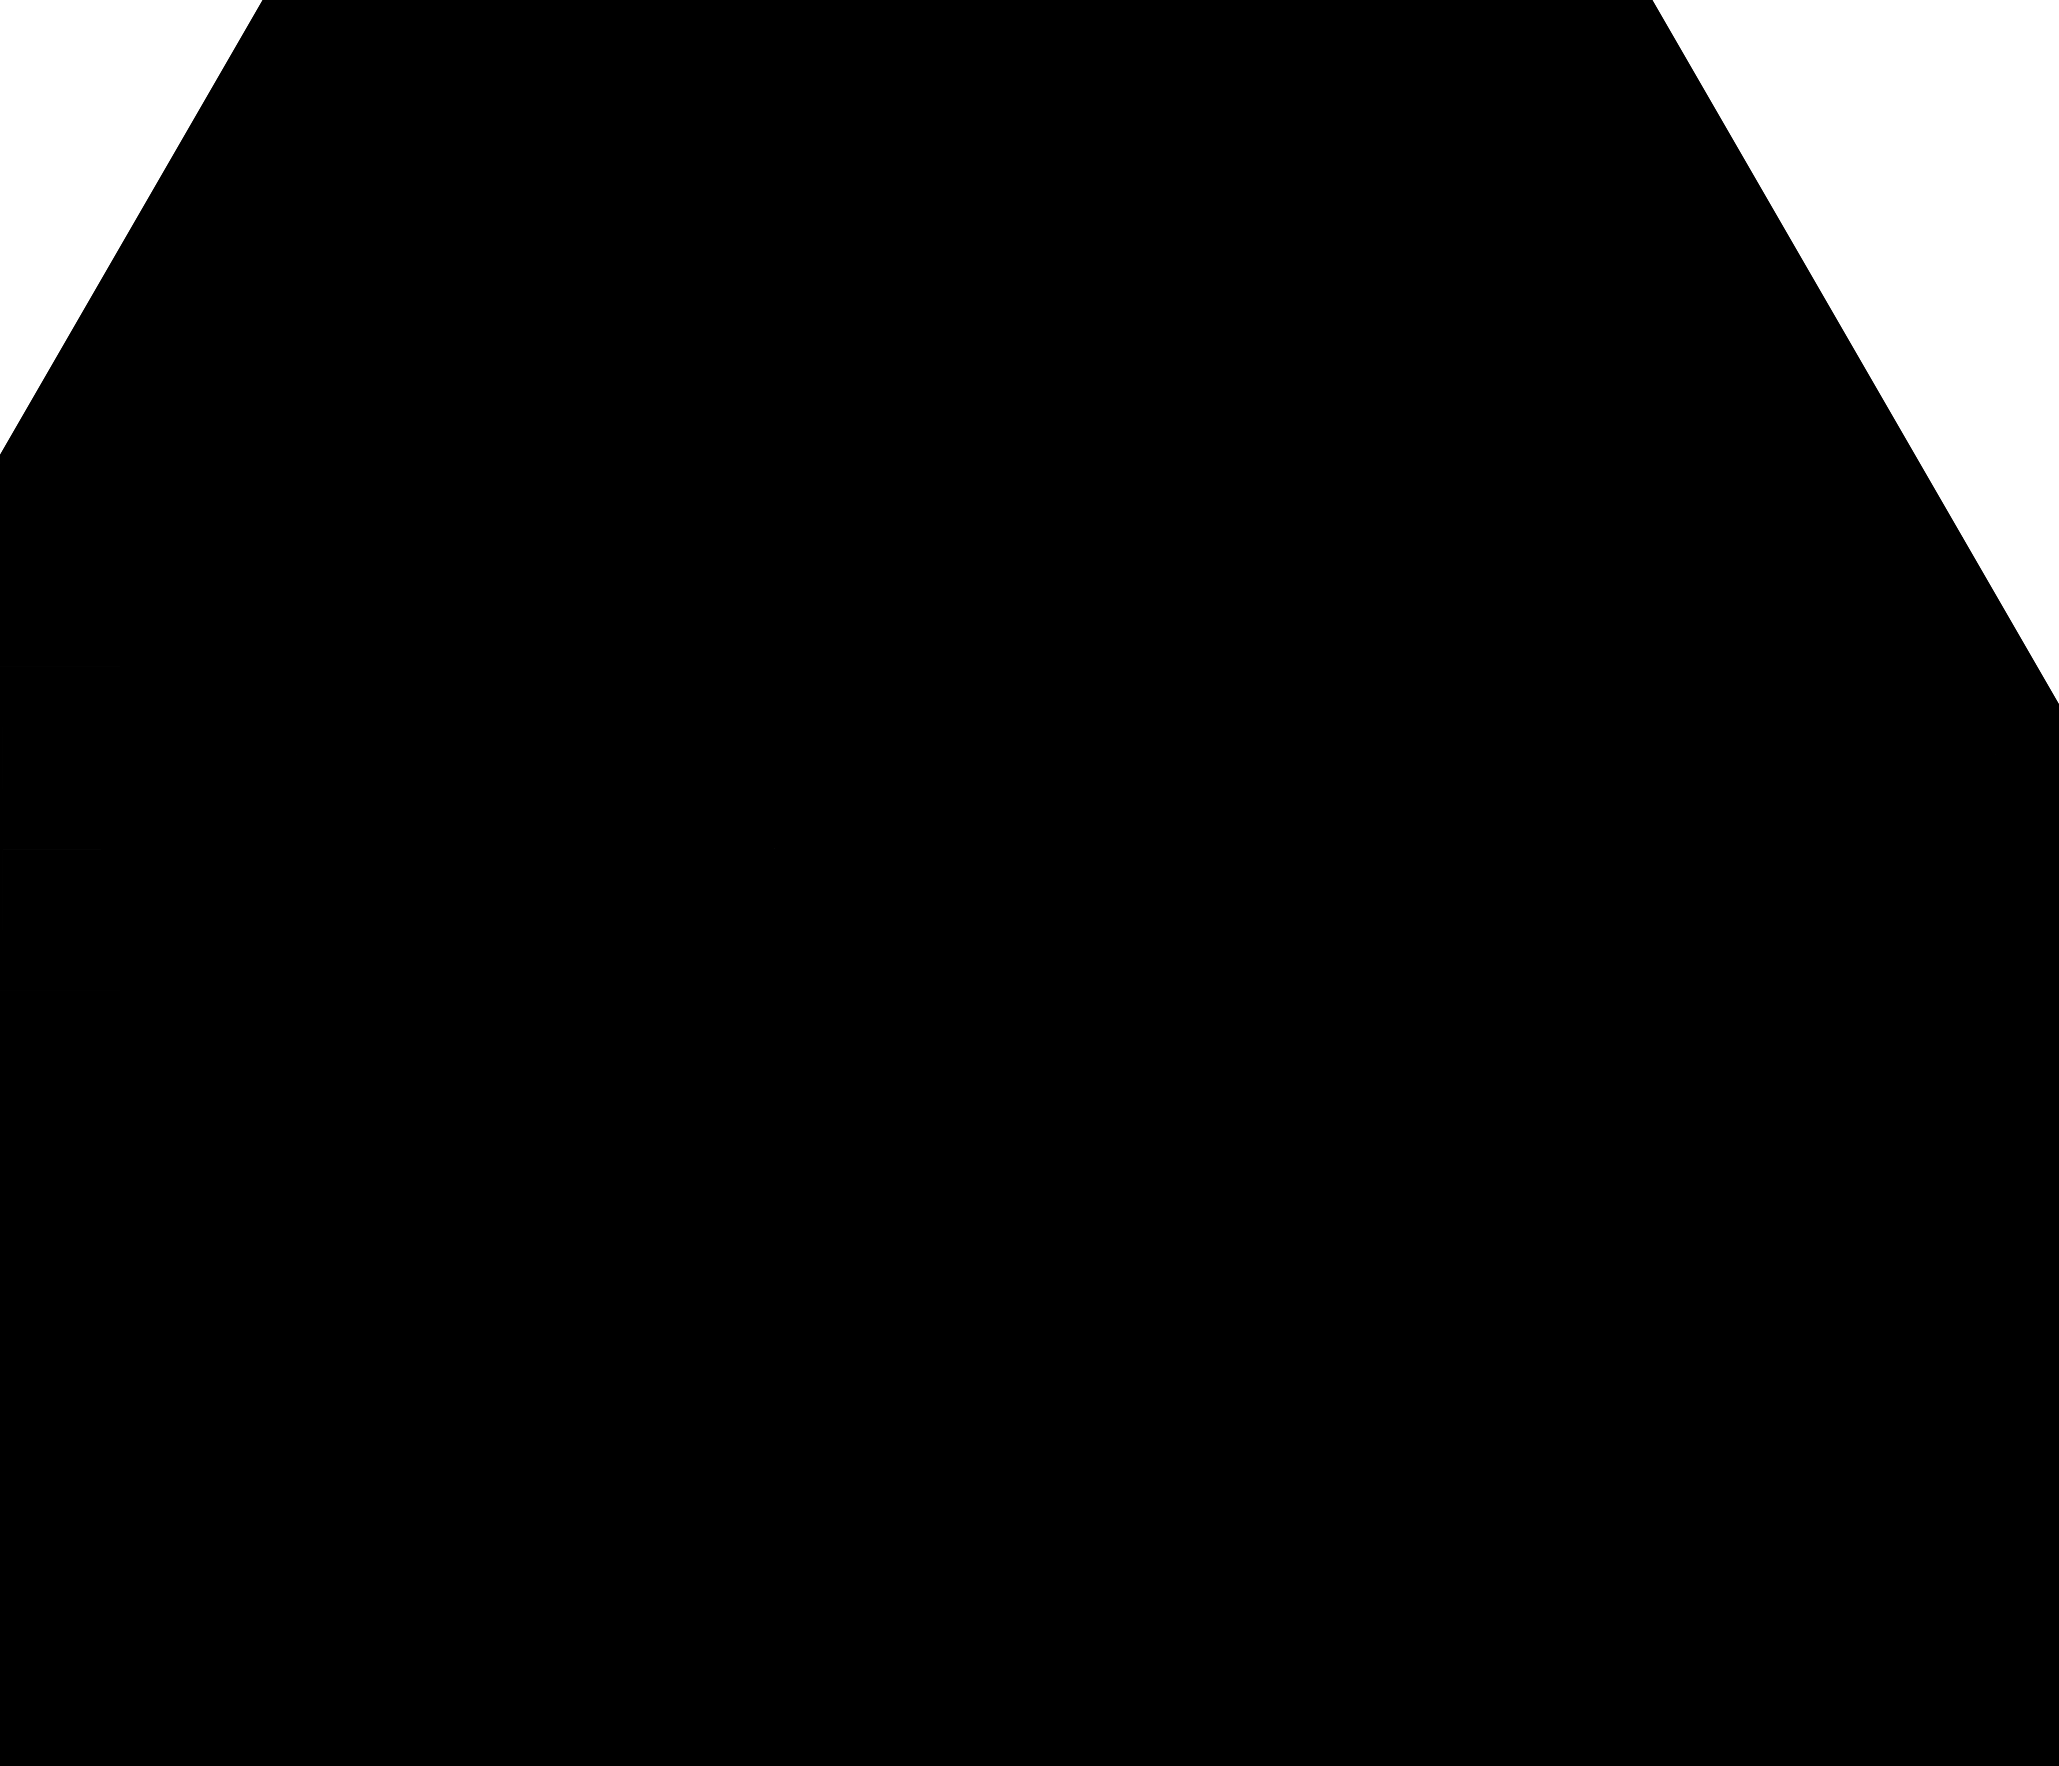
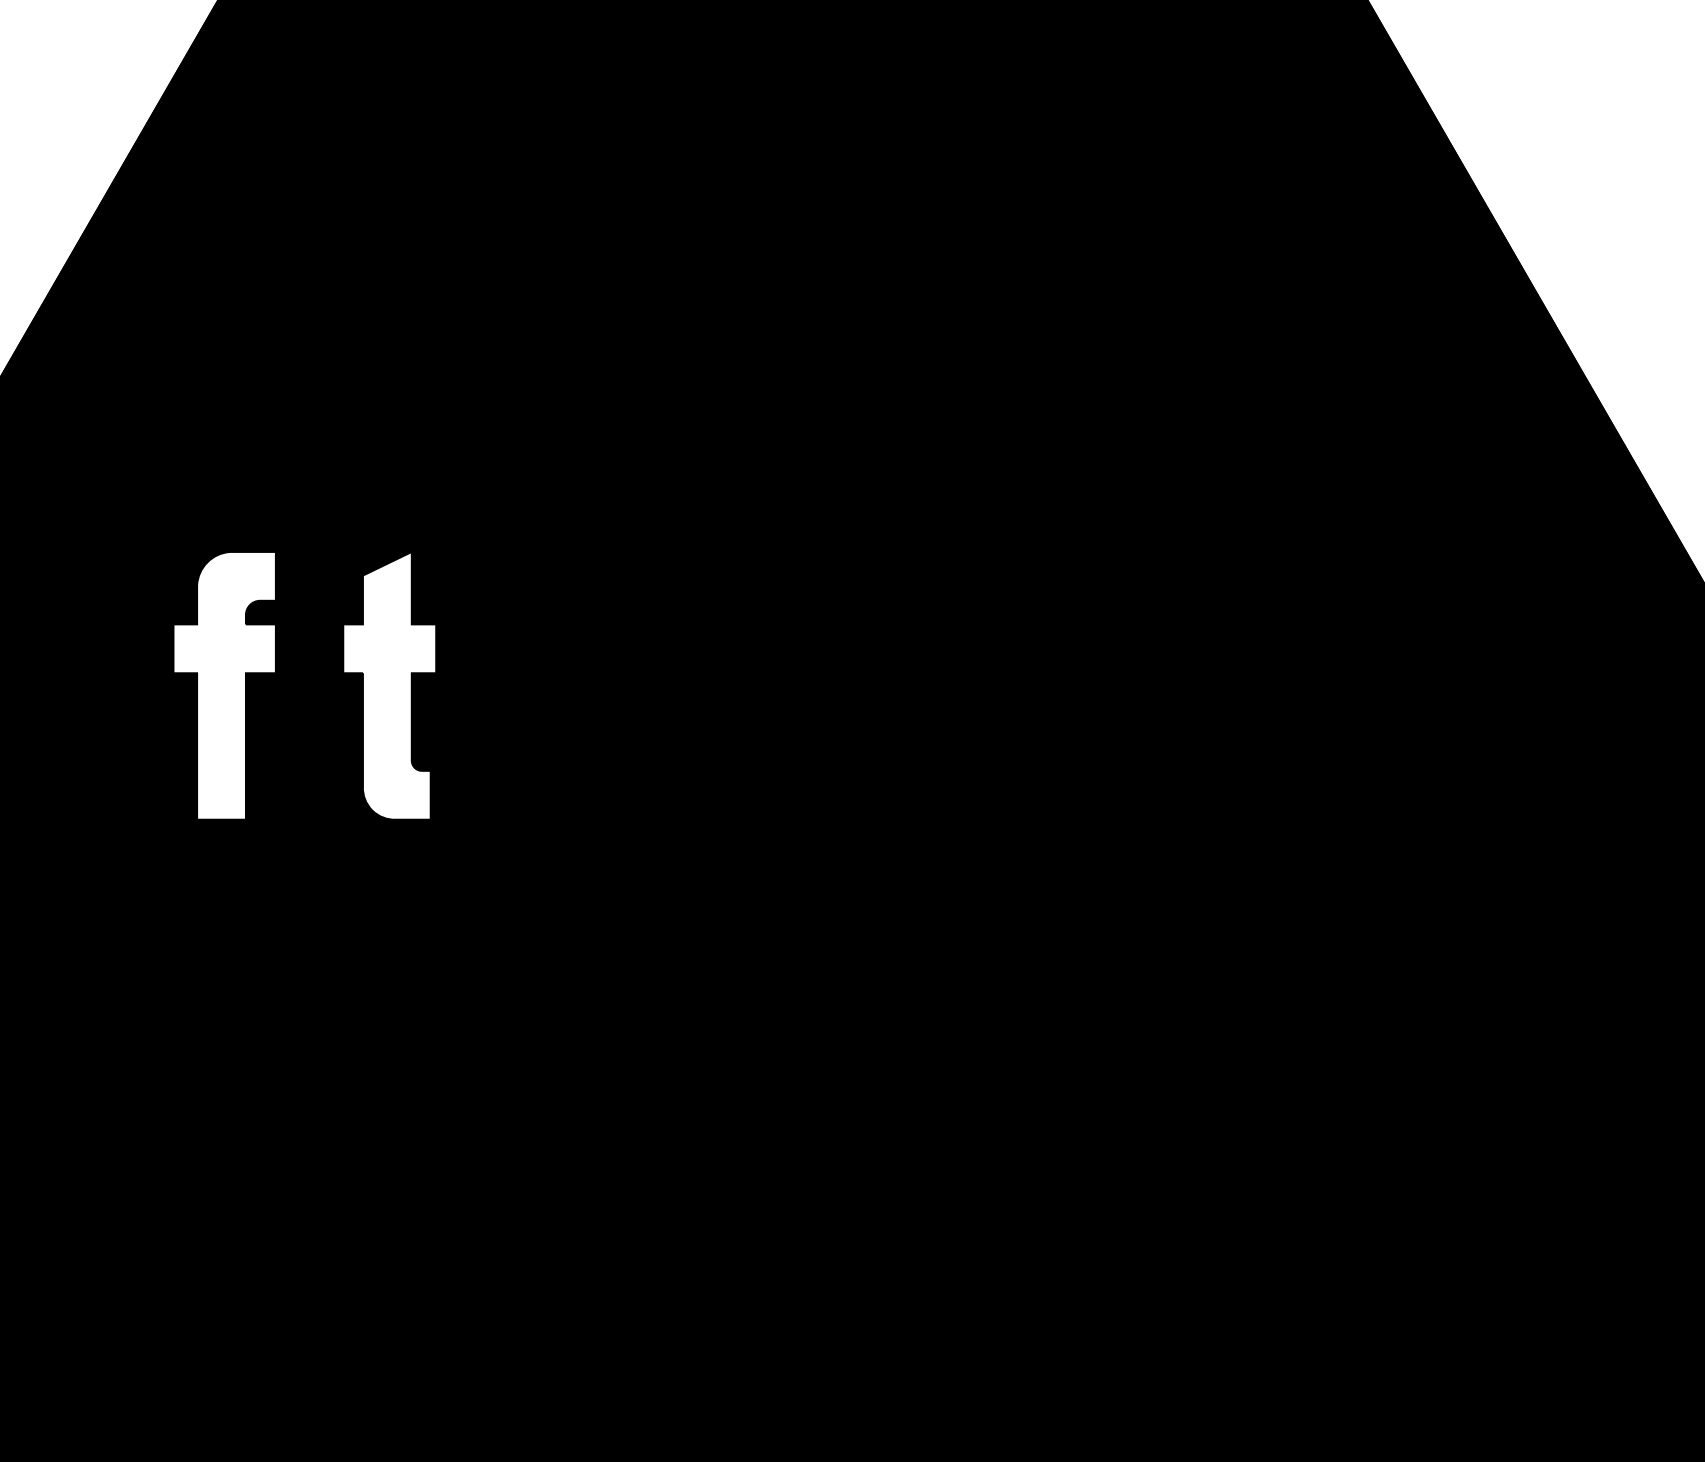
fill: (271, 828) -> (224, 685), removed
fill: (470, 828) -> (389, 685), removed

